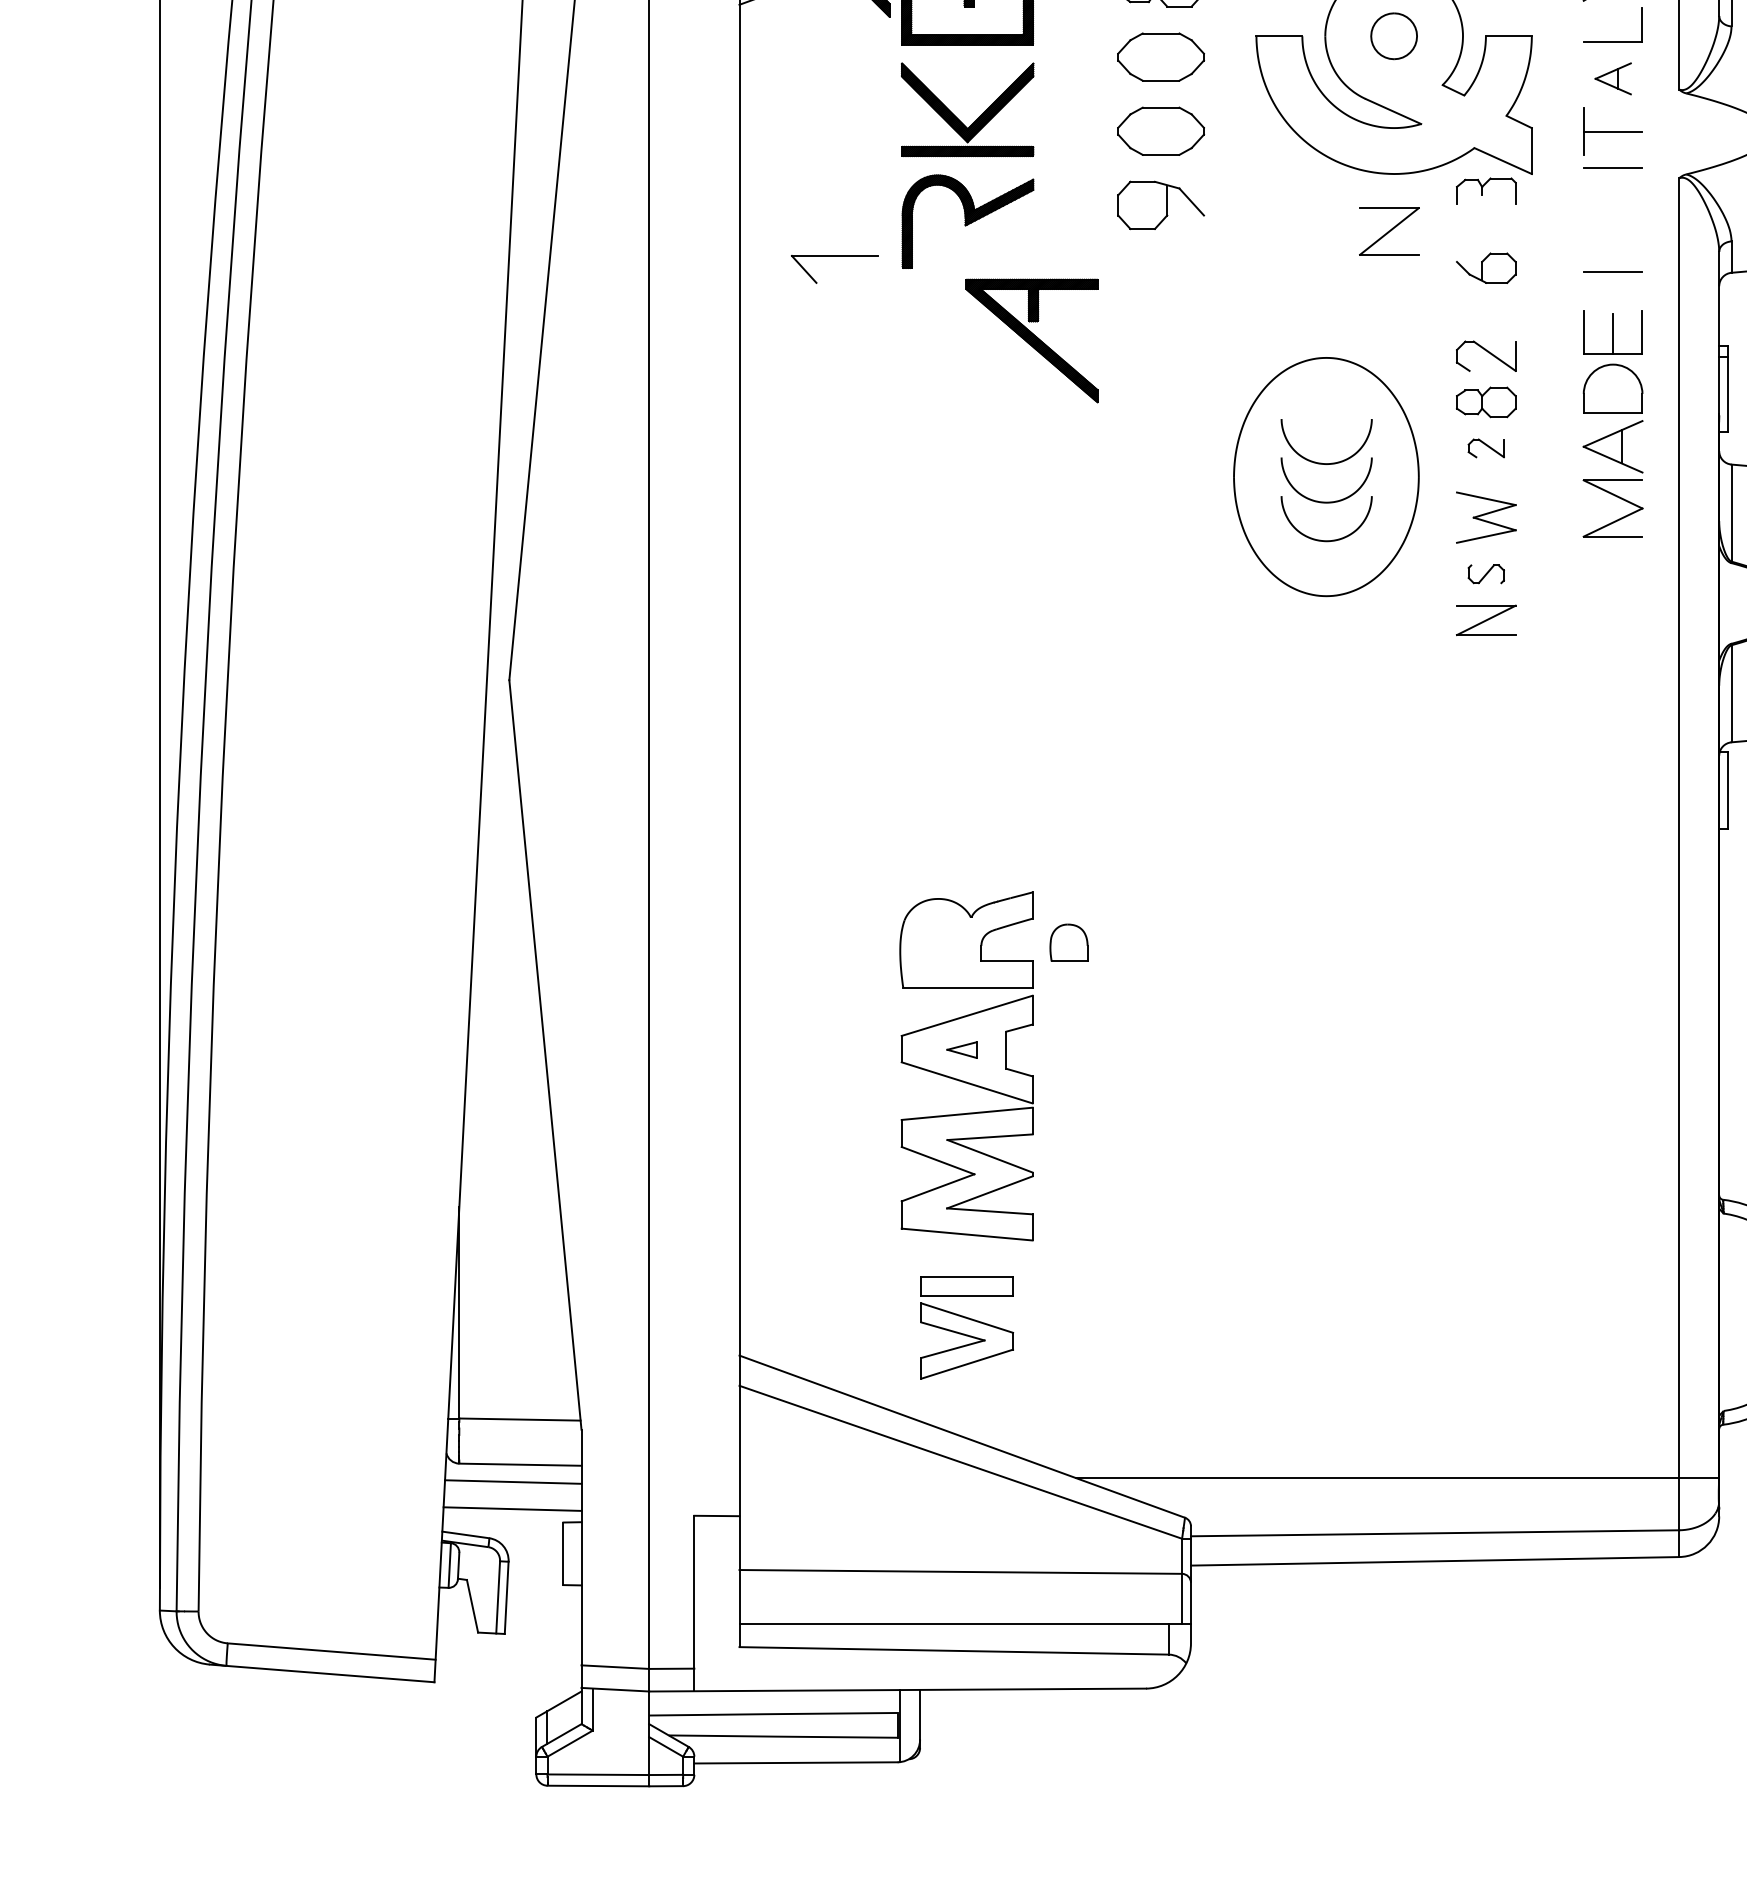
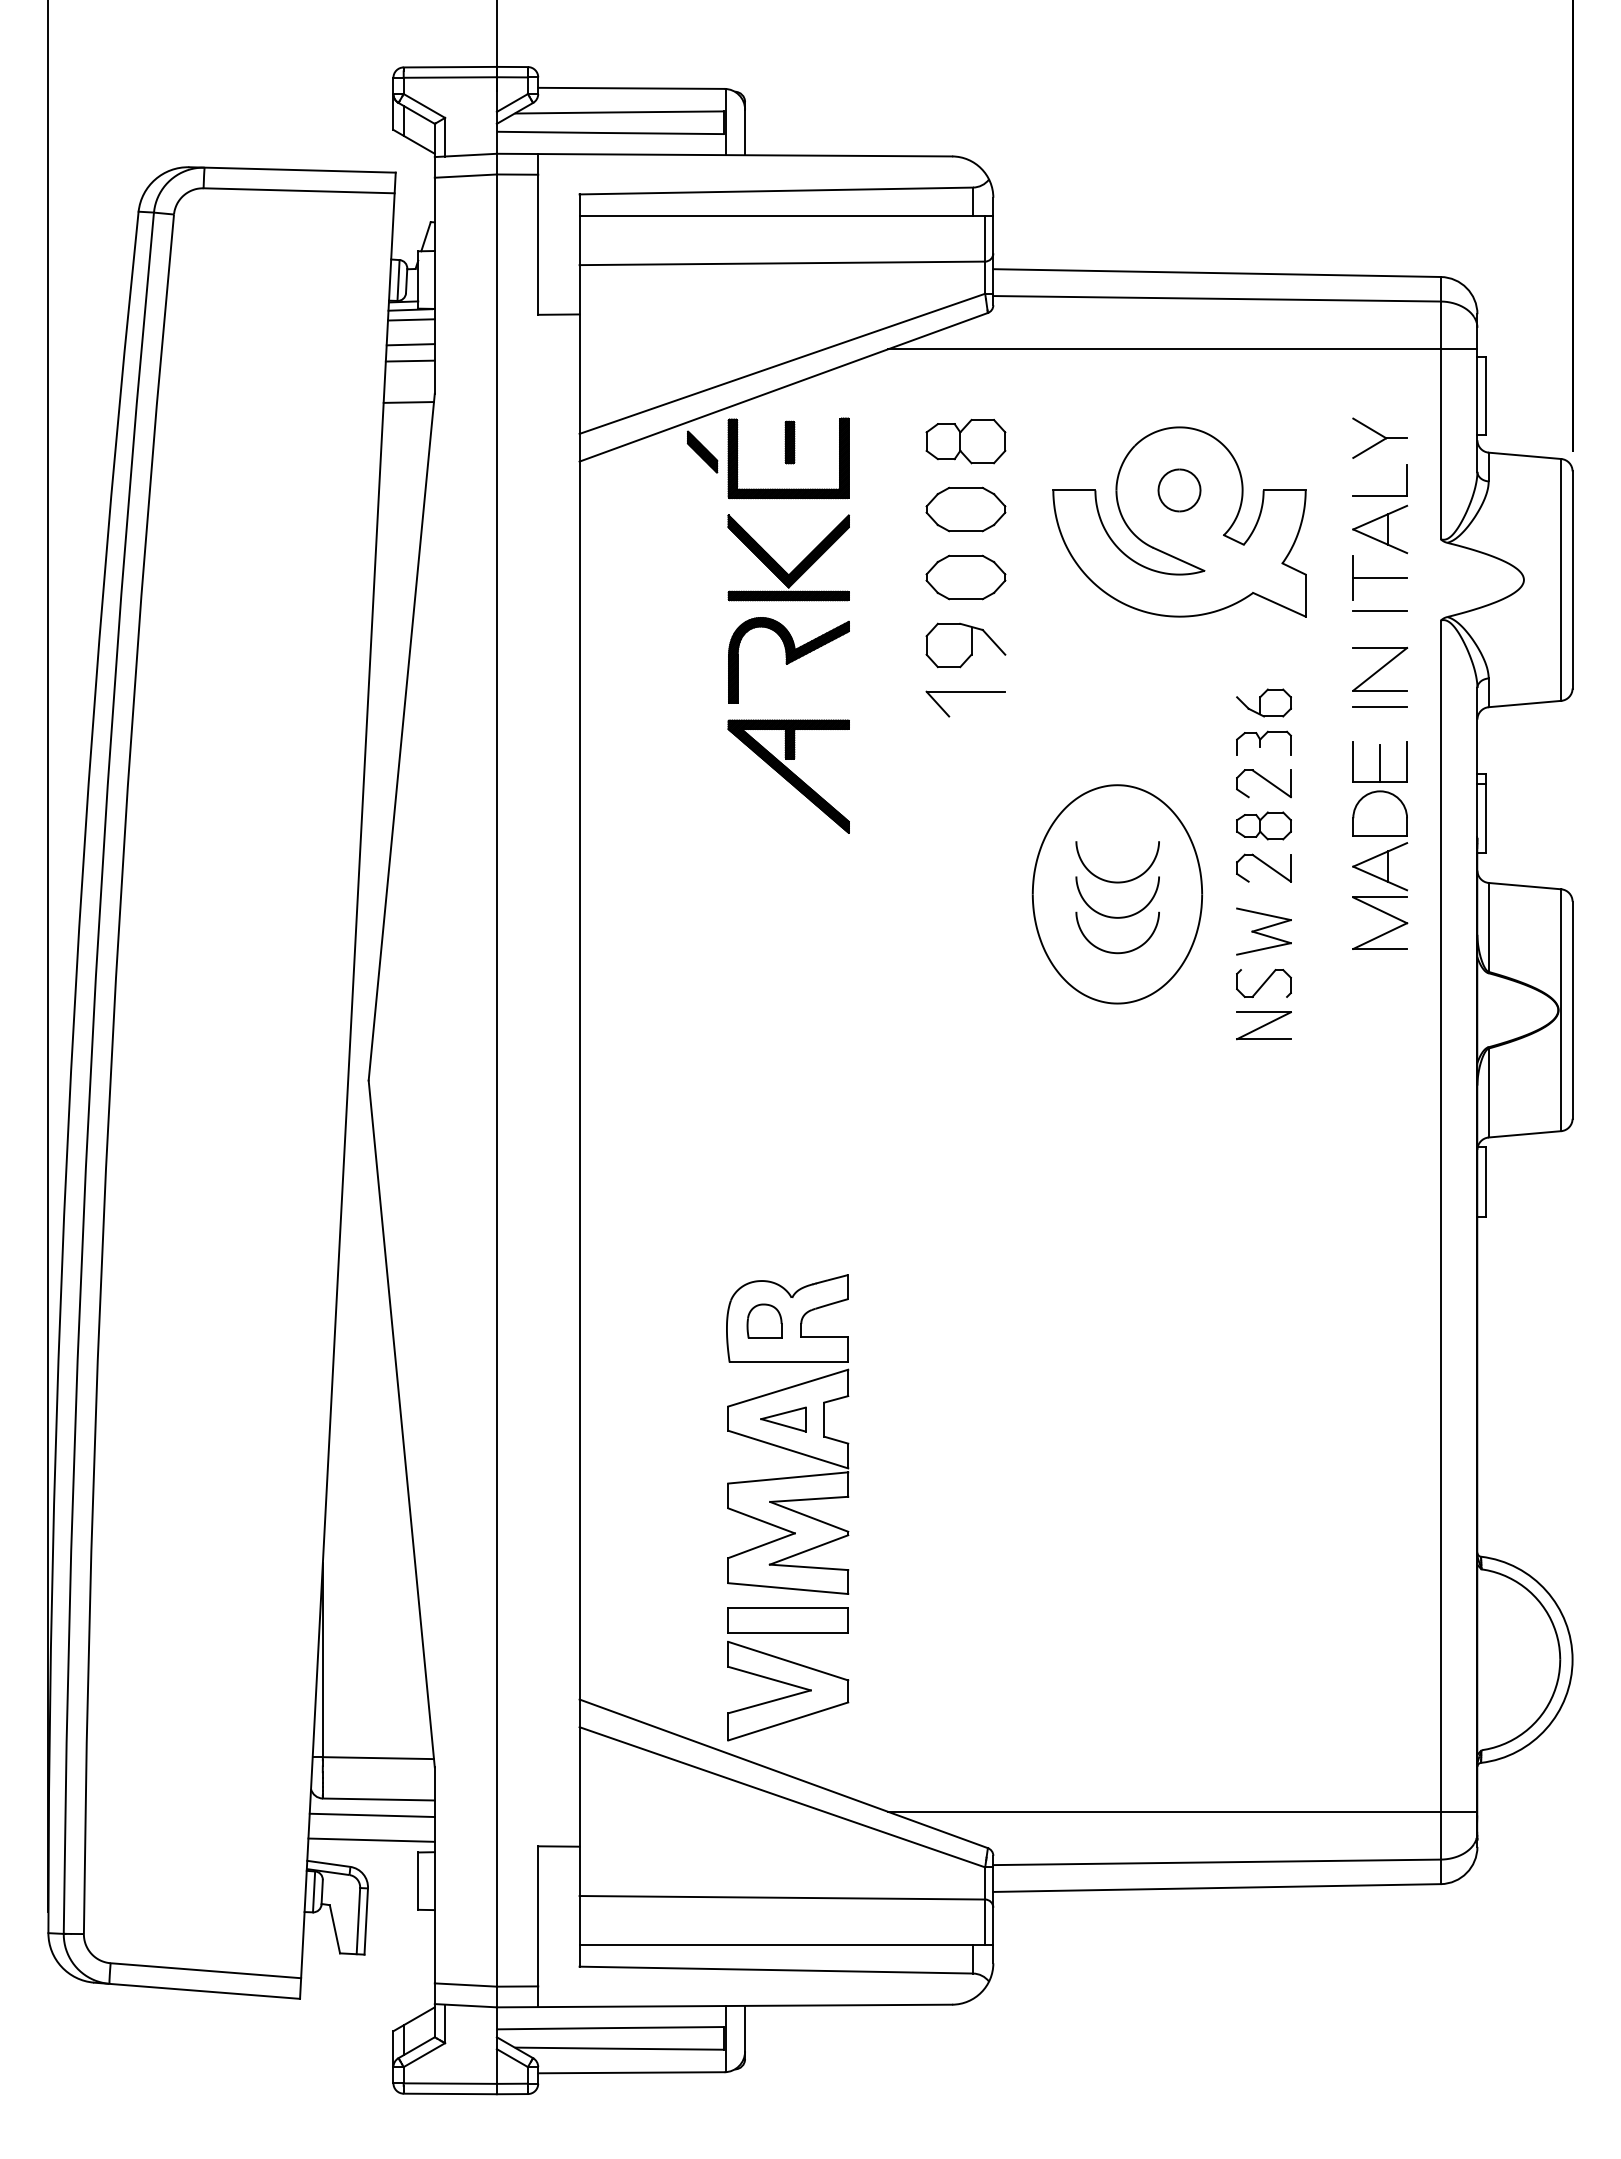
part: (1613, 78) -> (1380, 529), size x1.67
part: (1485, 190) -> (1263, 742), moved
part: (1389, 231) -> (1380, 669), moved
part: (834, 256) -> (965, 692), moved
part: (1031, 340) -> (788, 776), moved
part: (1485, 447) -> (1263, 867), size x1.67
part: (1485, 574) -> (1263, 983), size x1.67
part: (1068, 942) -> (764, 1320), moved
part: (961, 1050) -> (783, 1419), size x1.67
part: (967, 1328) -> (788, 1674), size x1.43

